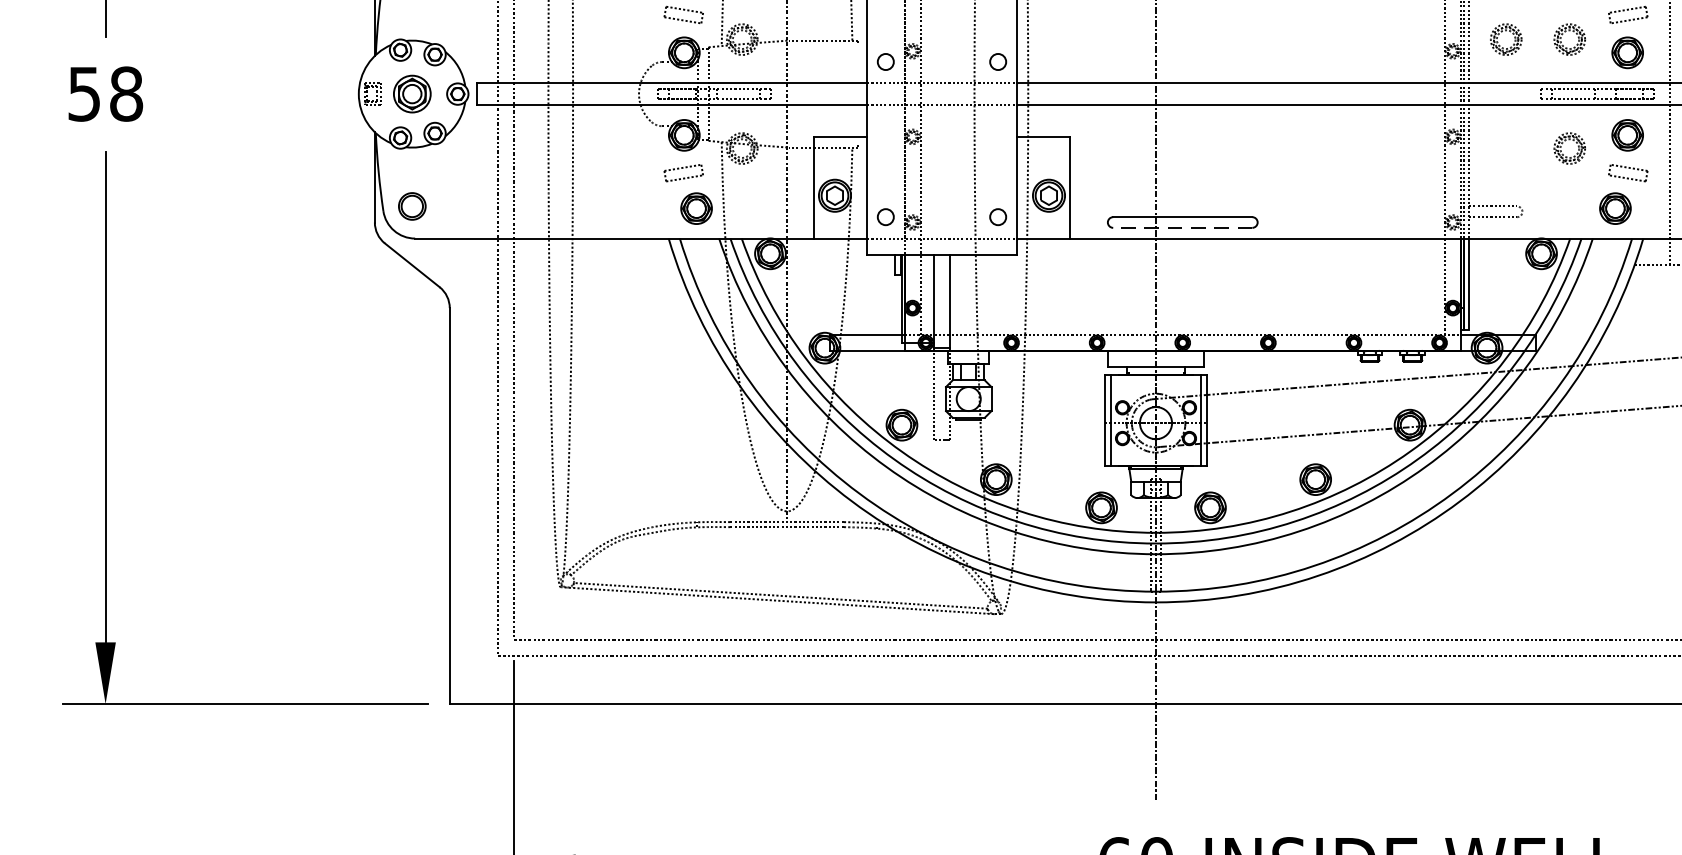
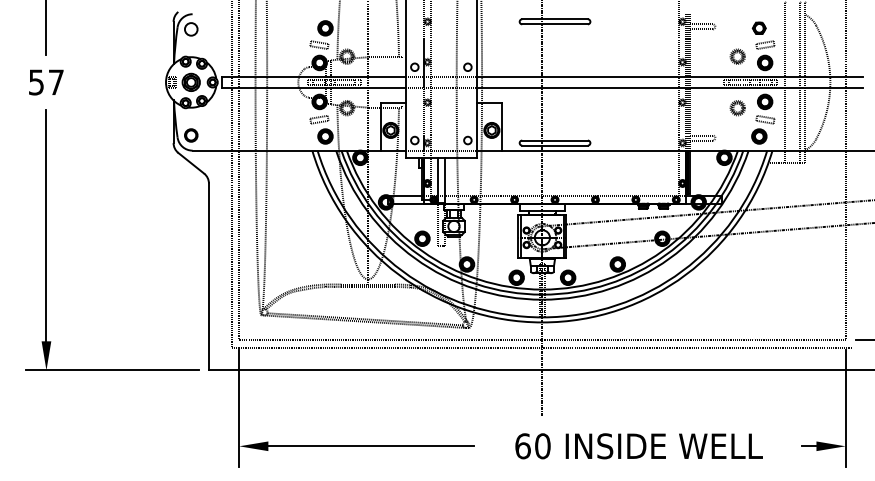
part: (1505, 39) -> (707, 56), removed
text: (126, 94) -> (56, 82), 58 -> 57
line: (1183, 227) -> (555, 145), dashed -> solid

